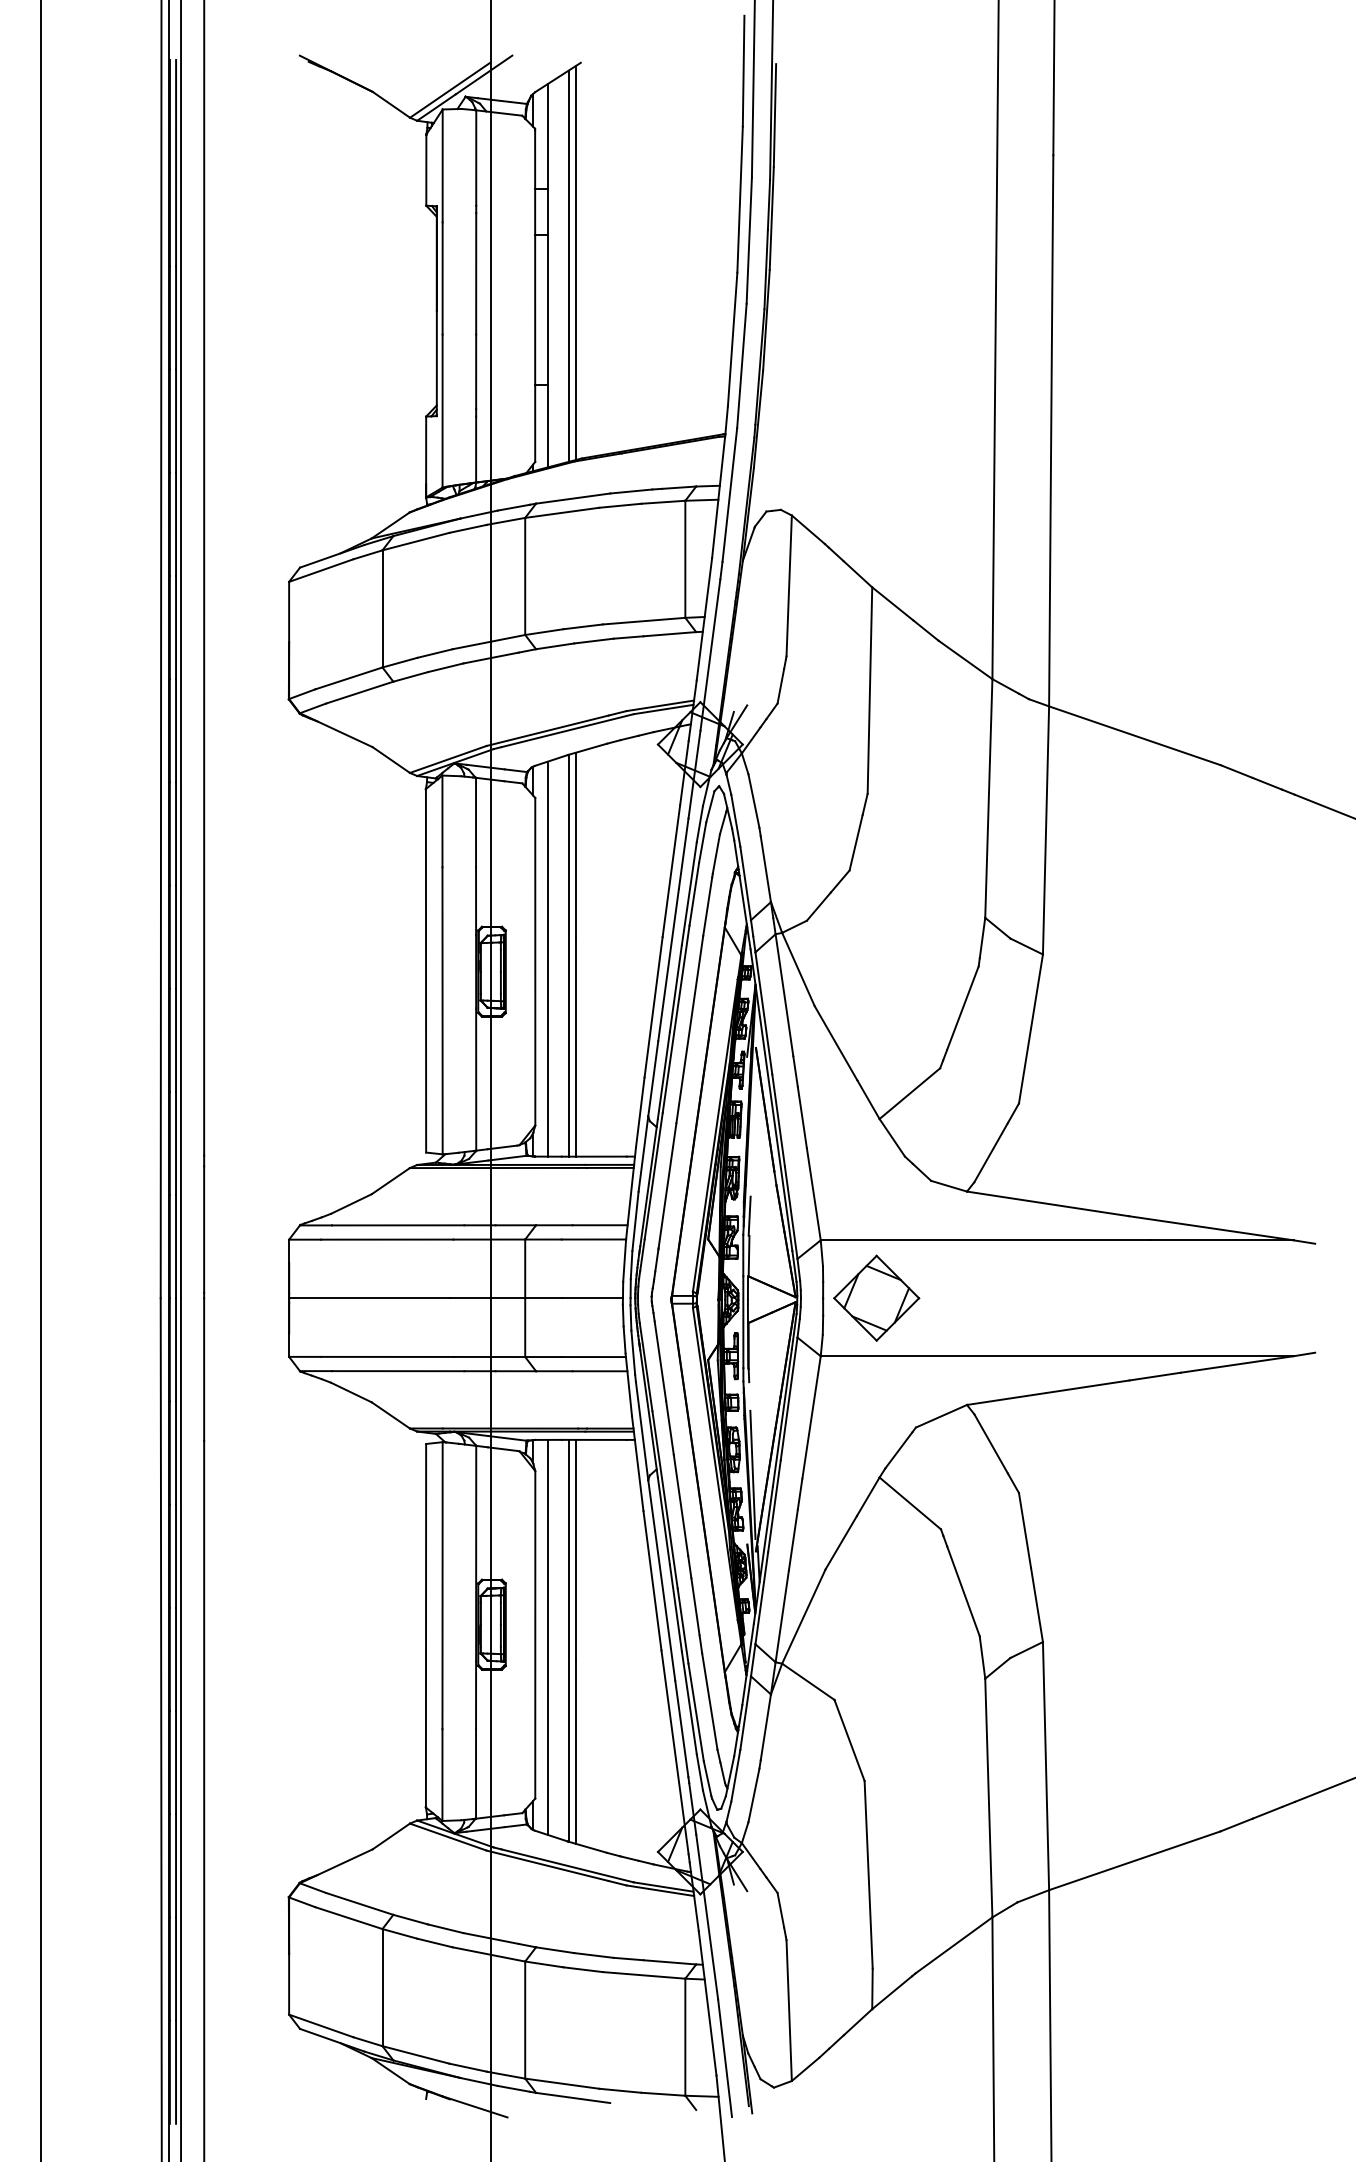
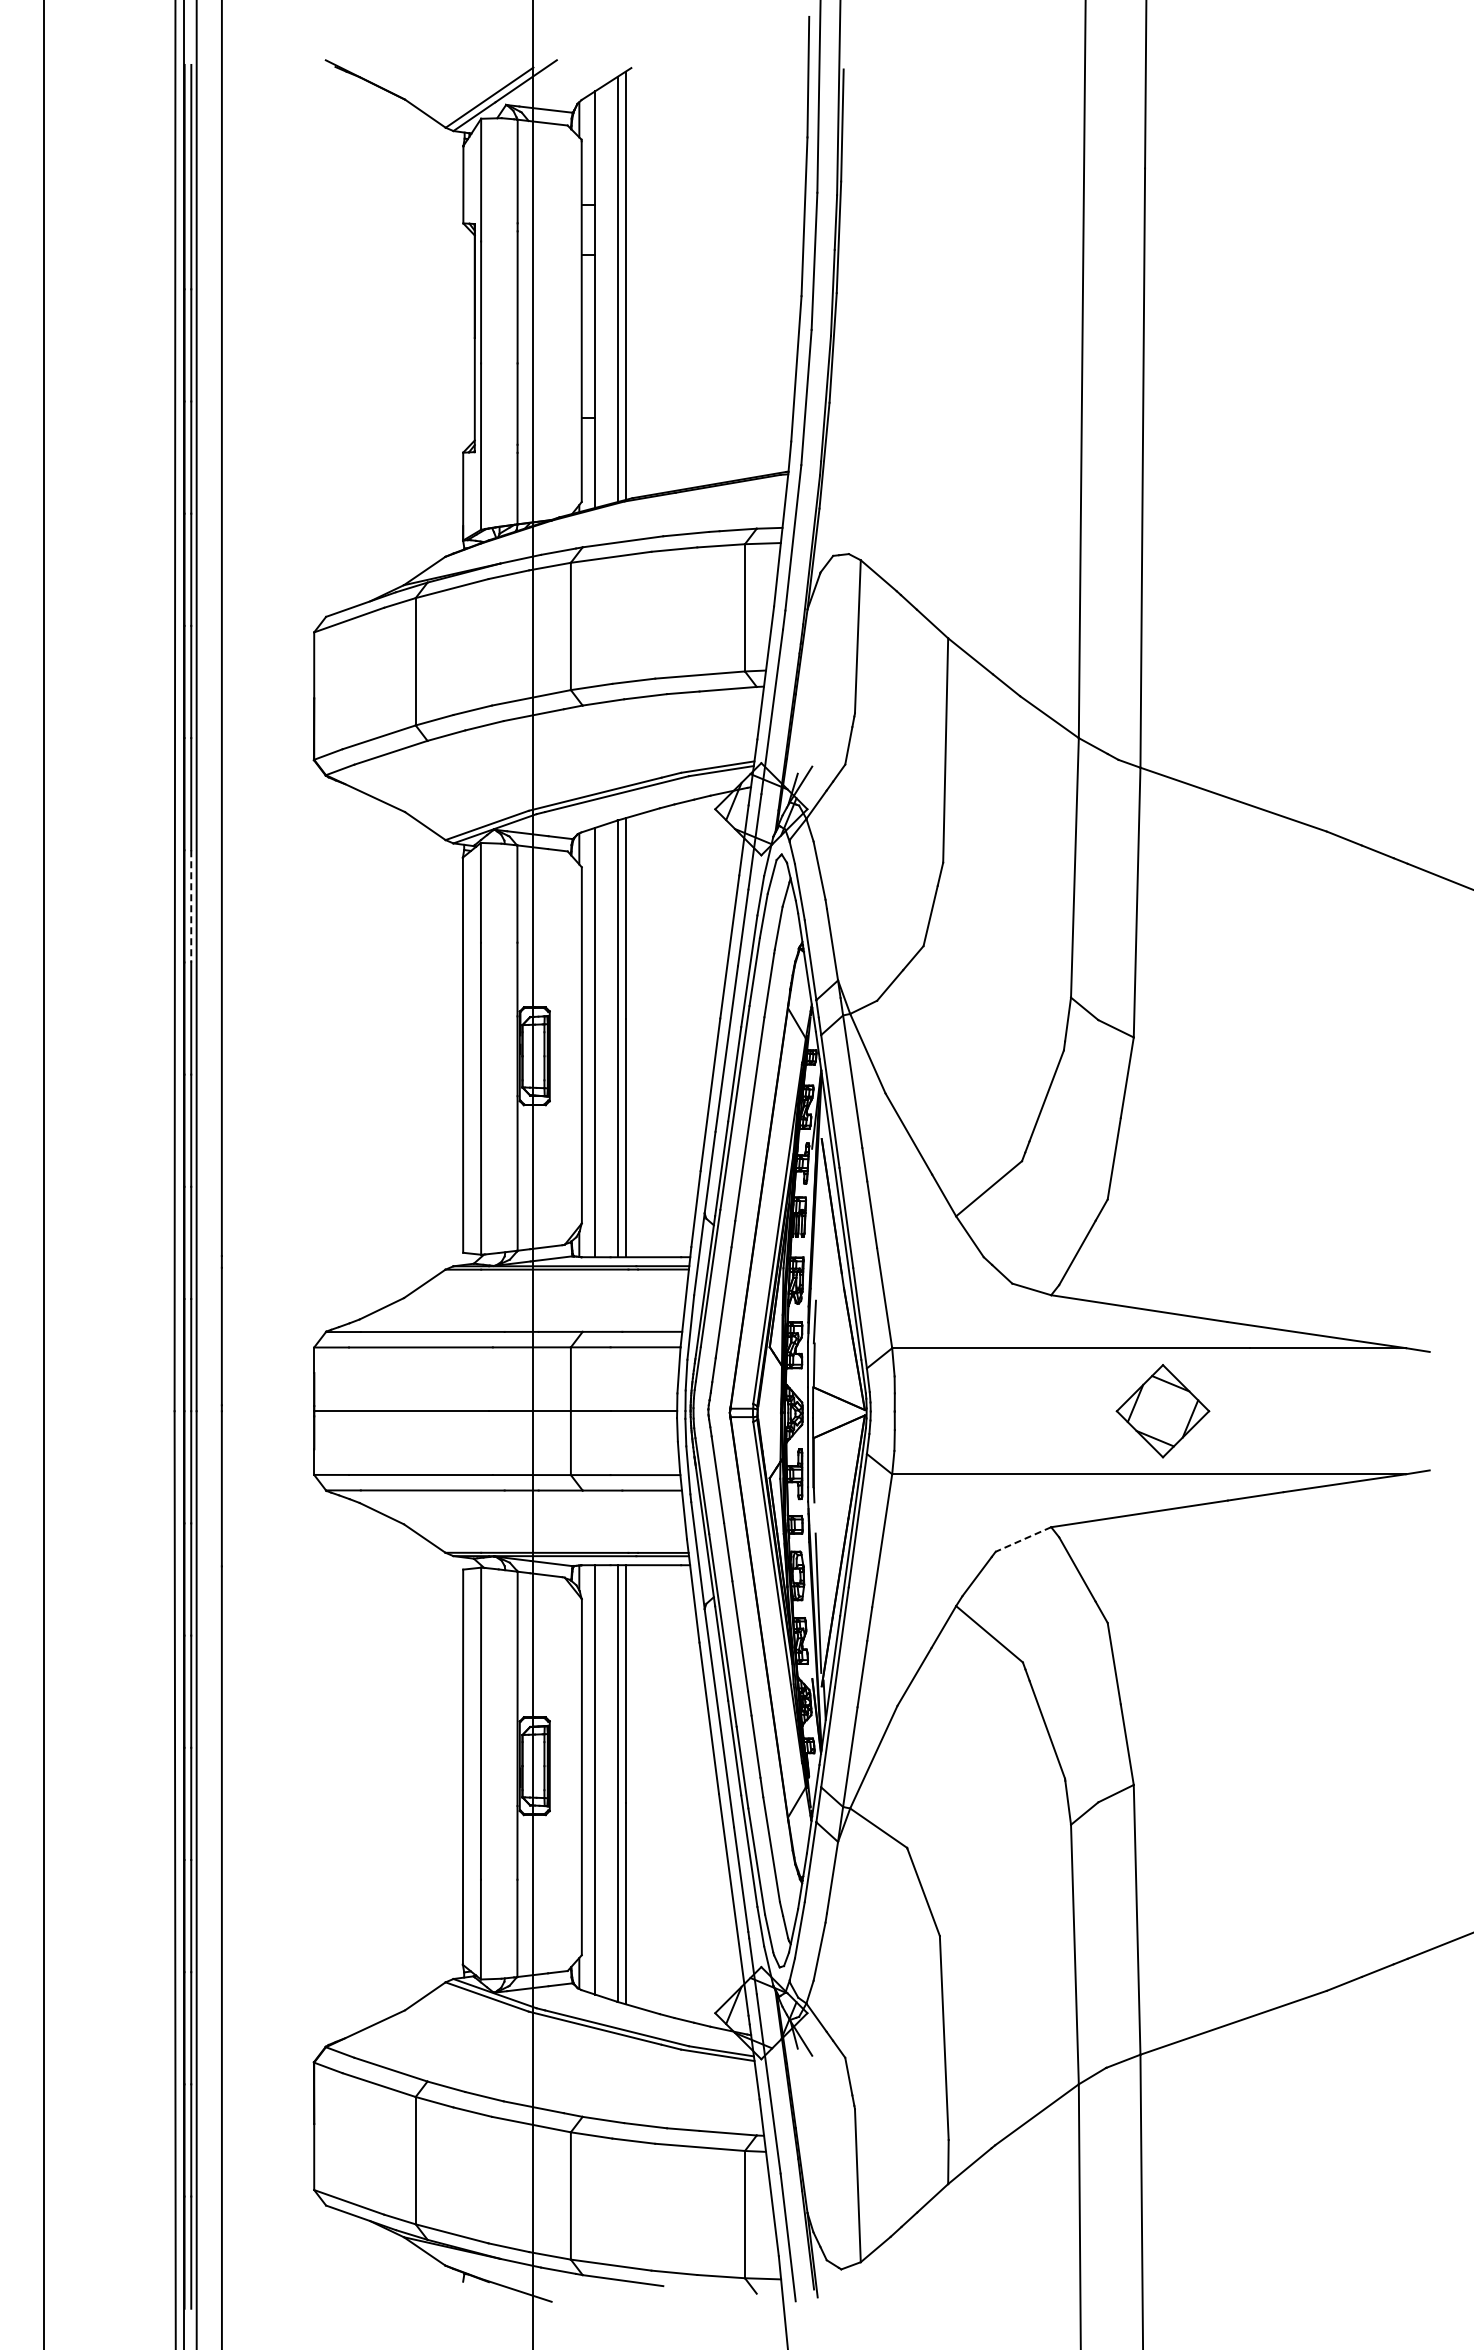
line: (176, 834) -> (191, 906), solid -> dashed
part: (876, 1298) -> (1162, 1411), moved
line: (940, 1416) -> (1022, 1539), solid -> dashed

